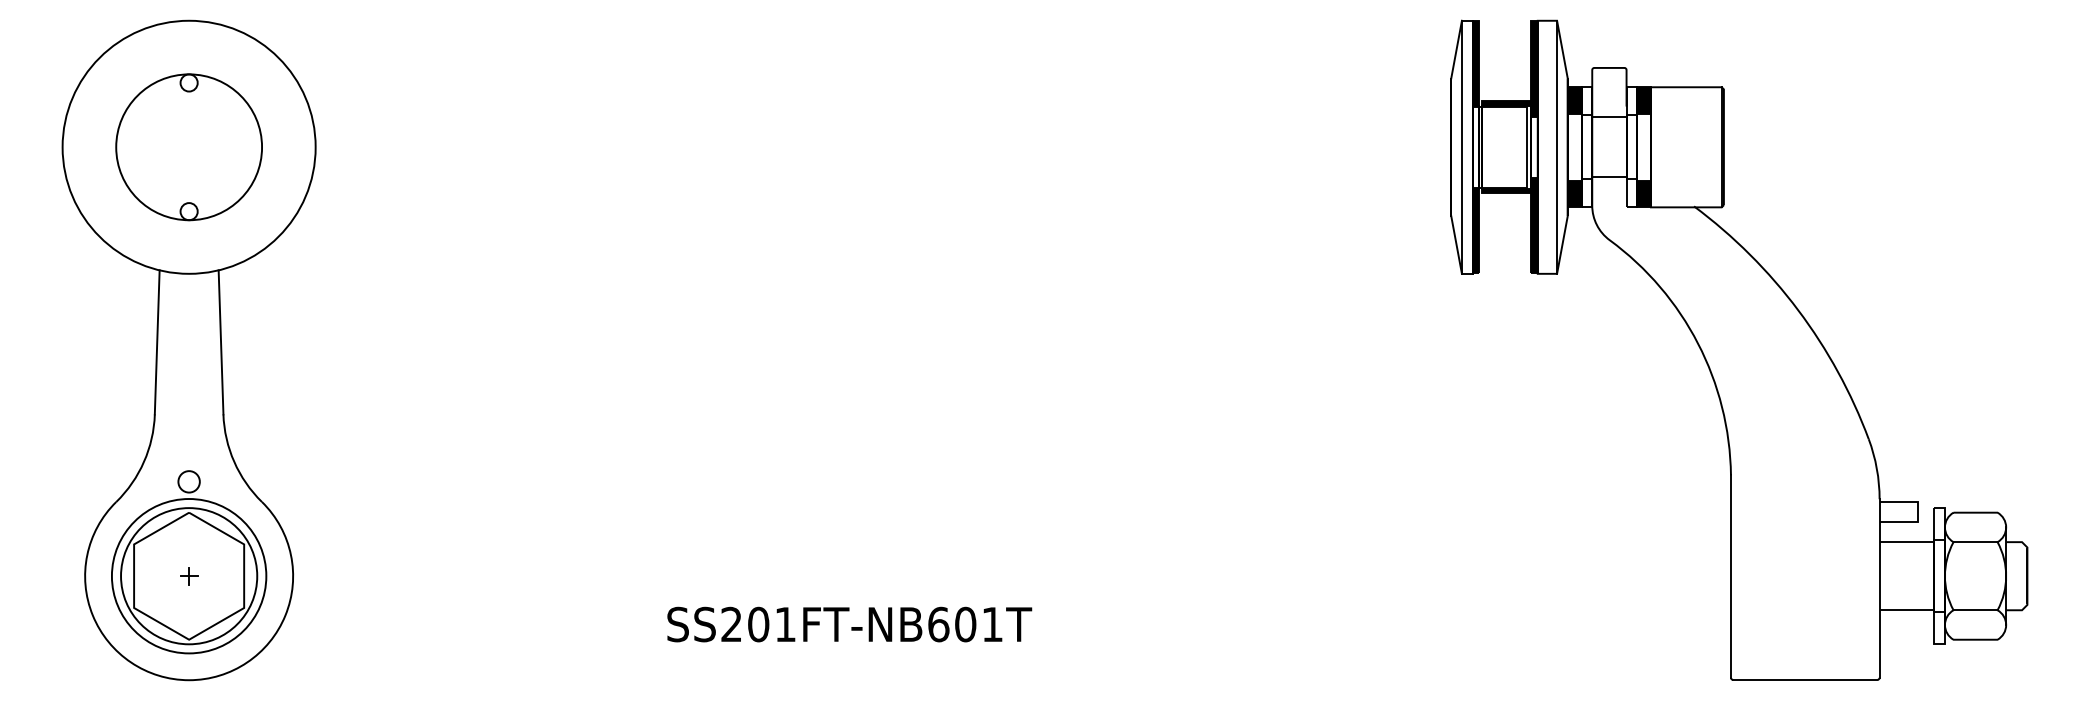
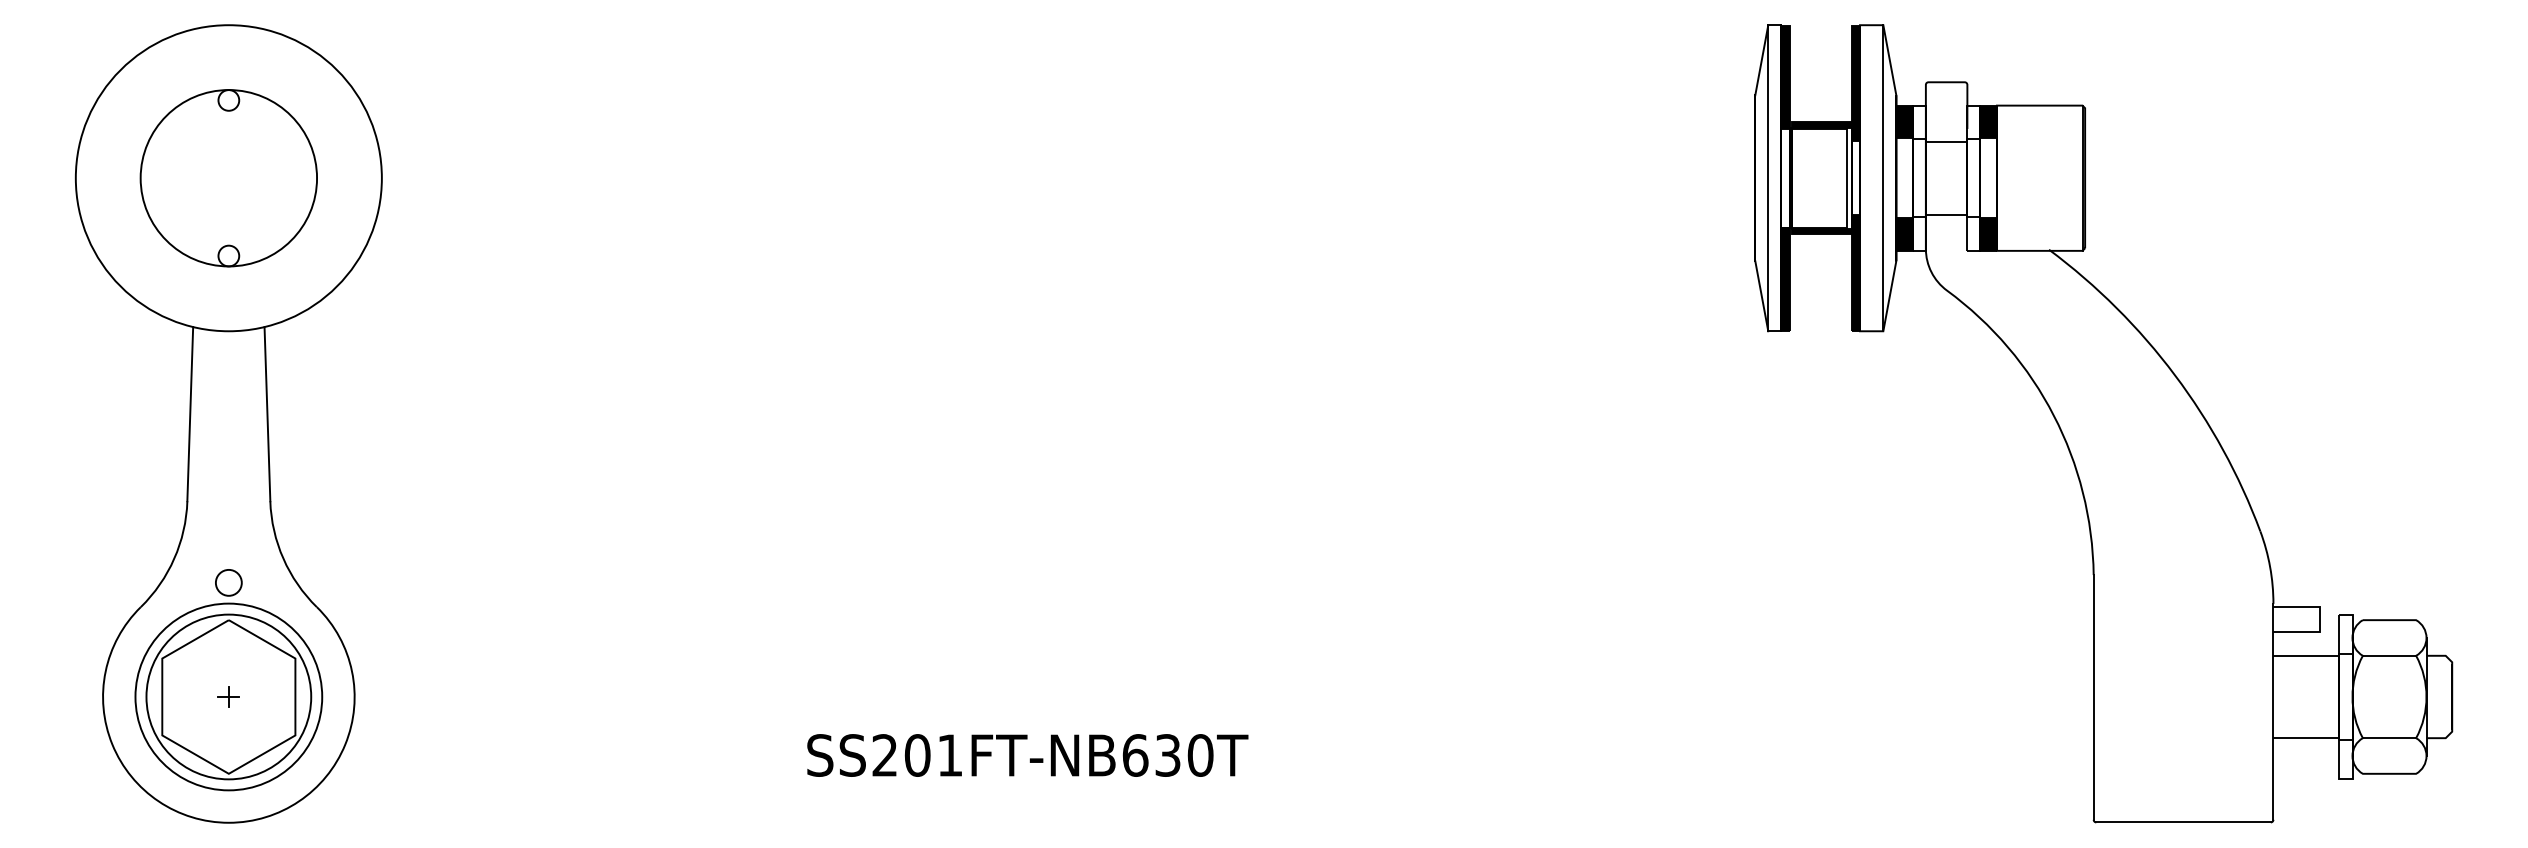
text: (979, 624) -> (1184, 755), SS201FT-NB601T -> SS201FT-NB630T

